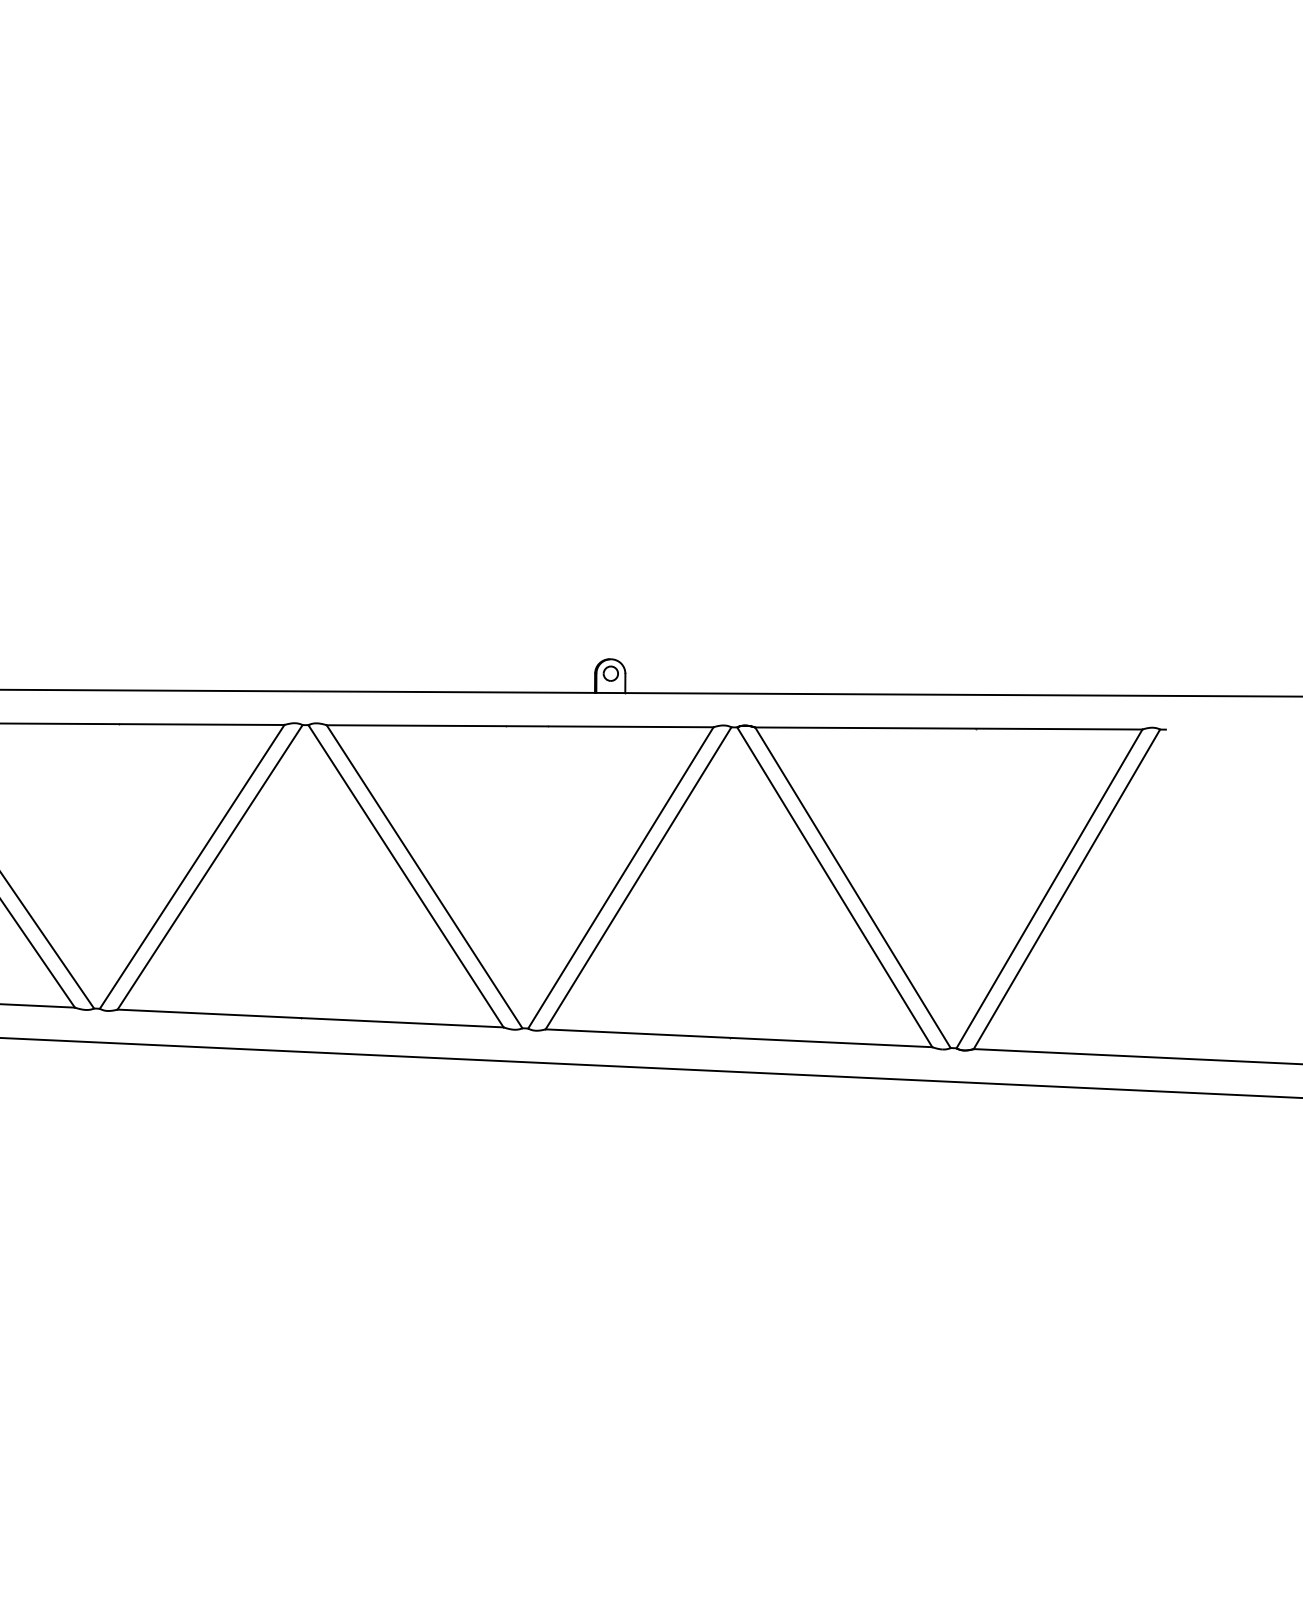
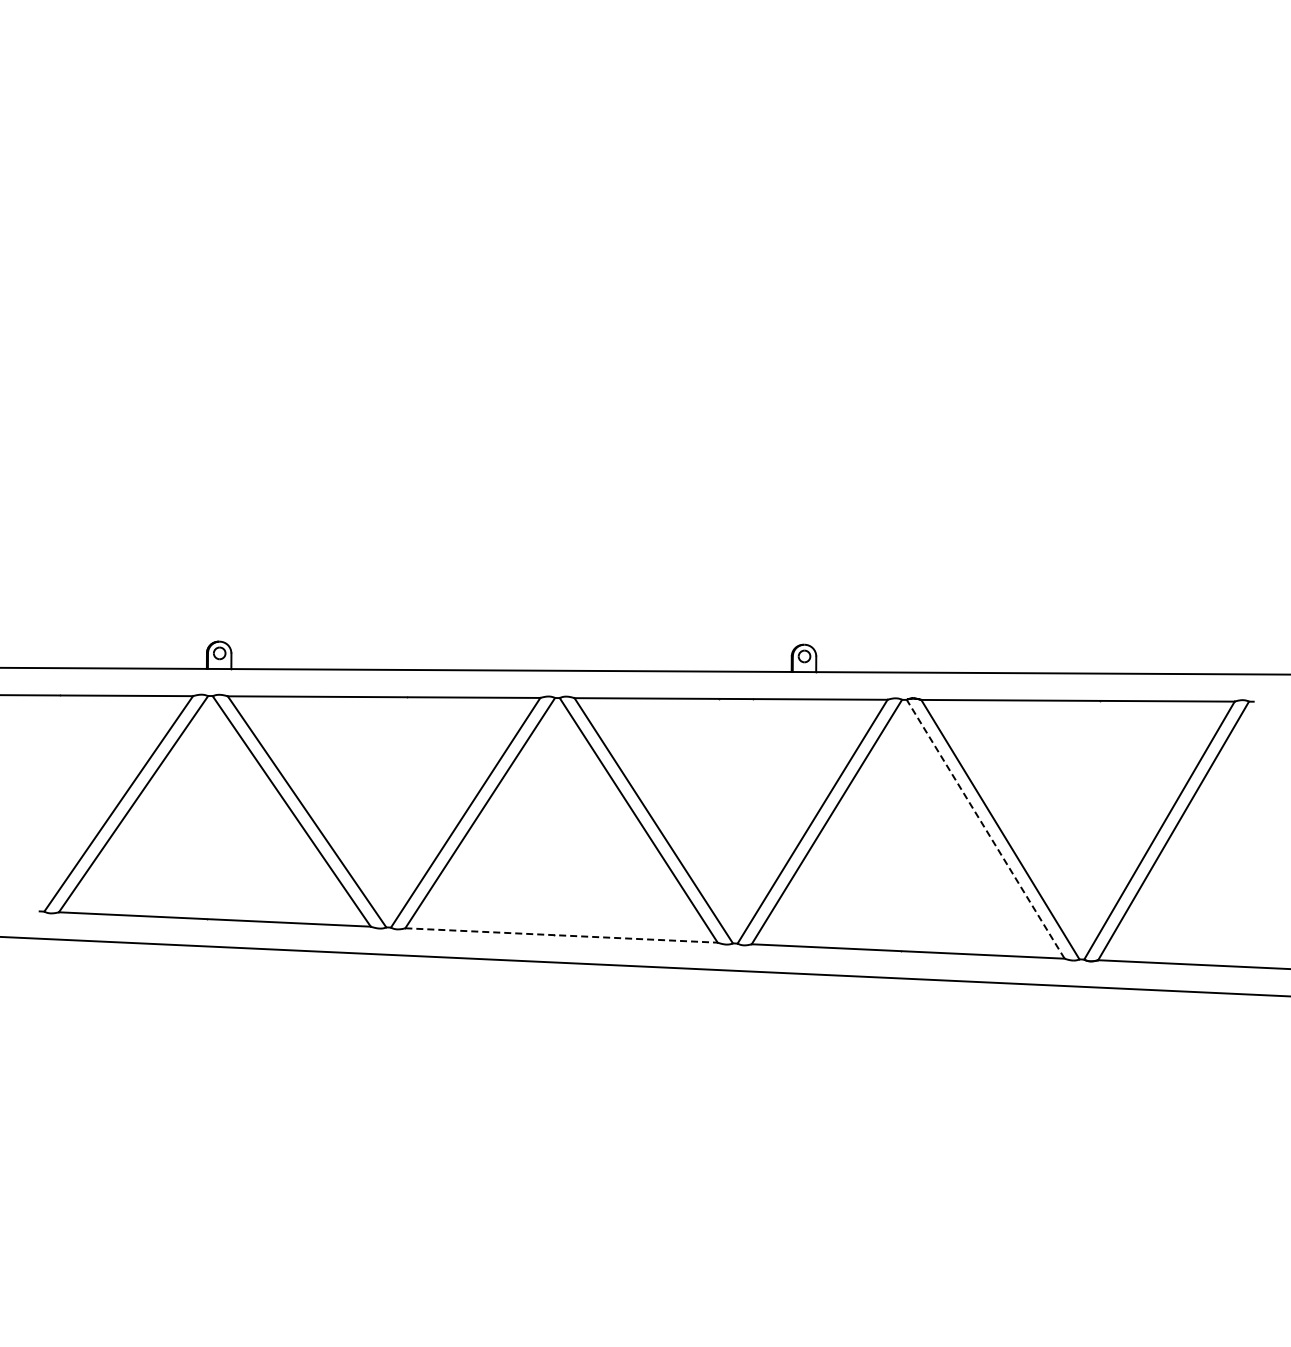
line: (834, 887) -> (985, 829), solid -> dashed
line: (311, 1018) -> (562, 935), solid -> dashed

